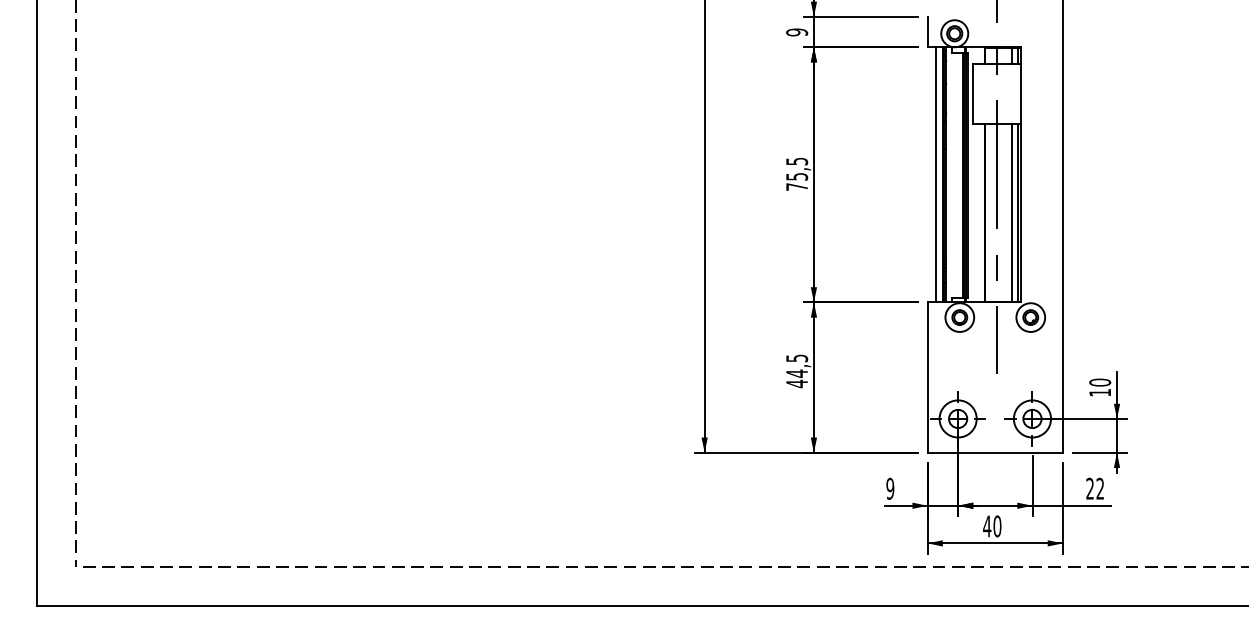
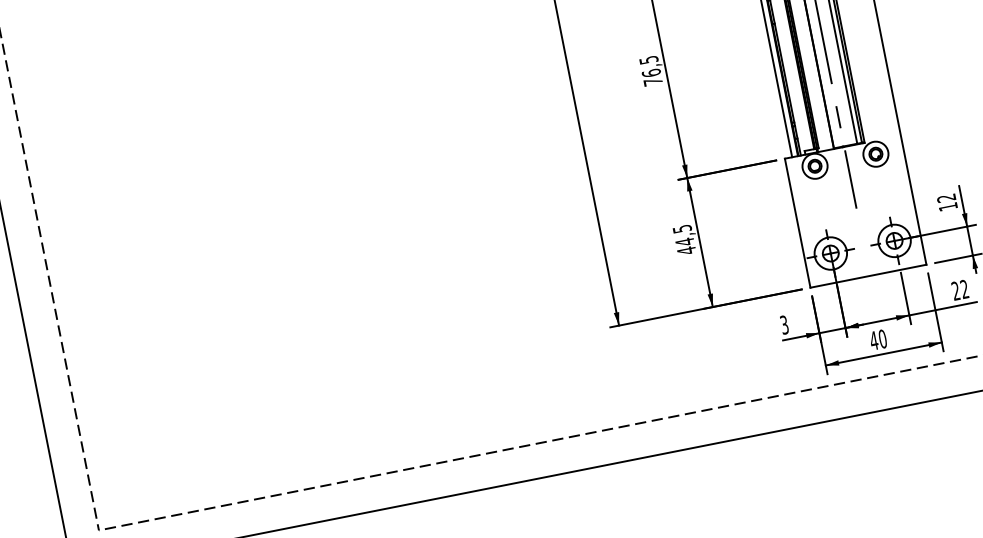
text: (797, 176) -> (651, 72), 75,5 -> 76,5
text: (1100, 382) -> (946, 198), 10 -> 12
text: (890, 488) -> (784, 324), 9 -> 3

